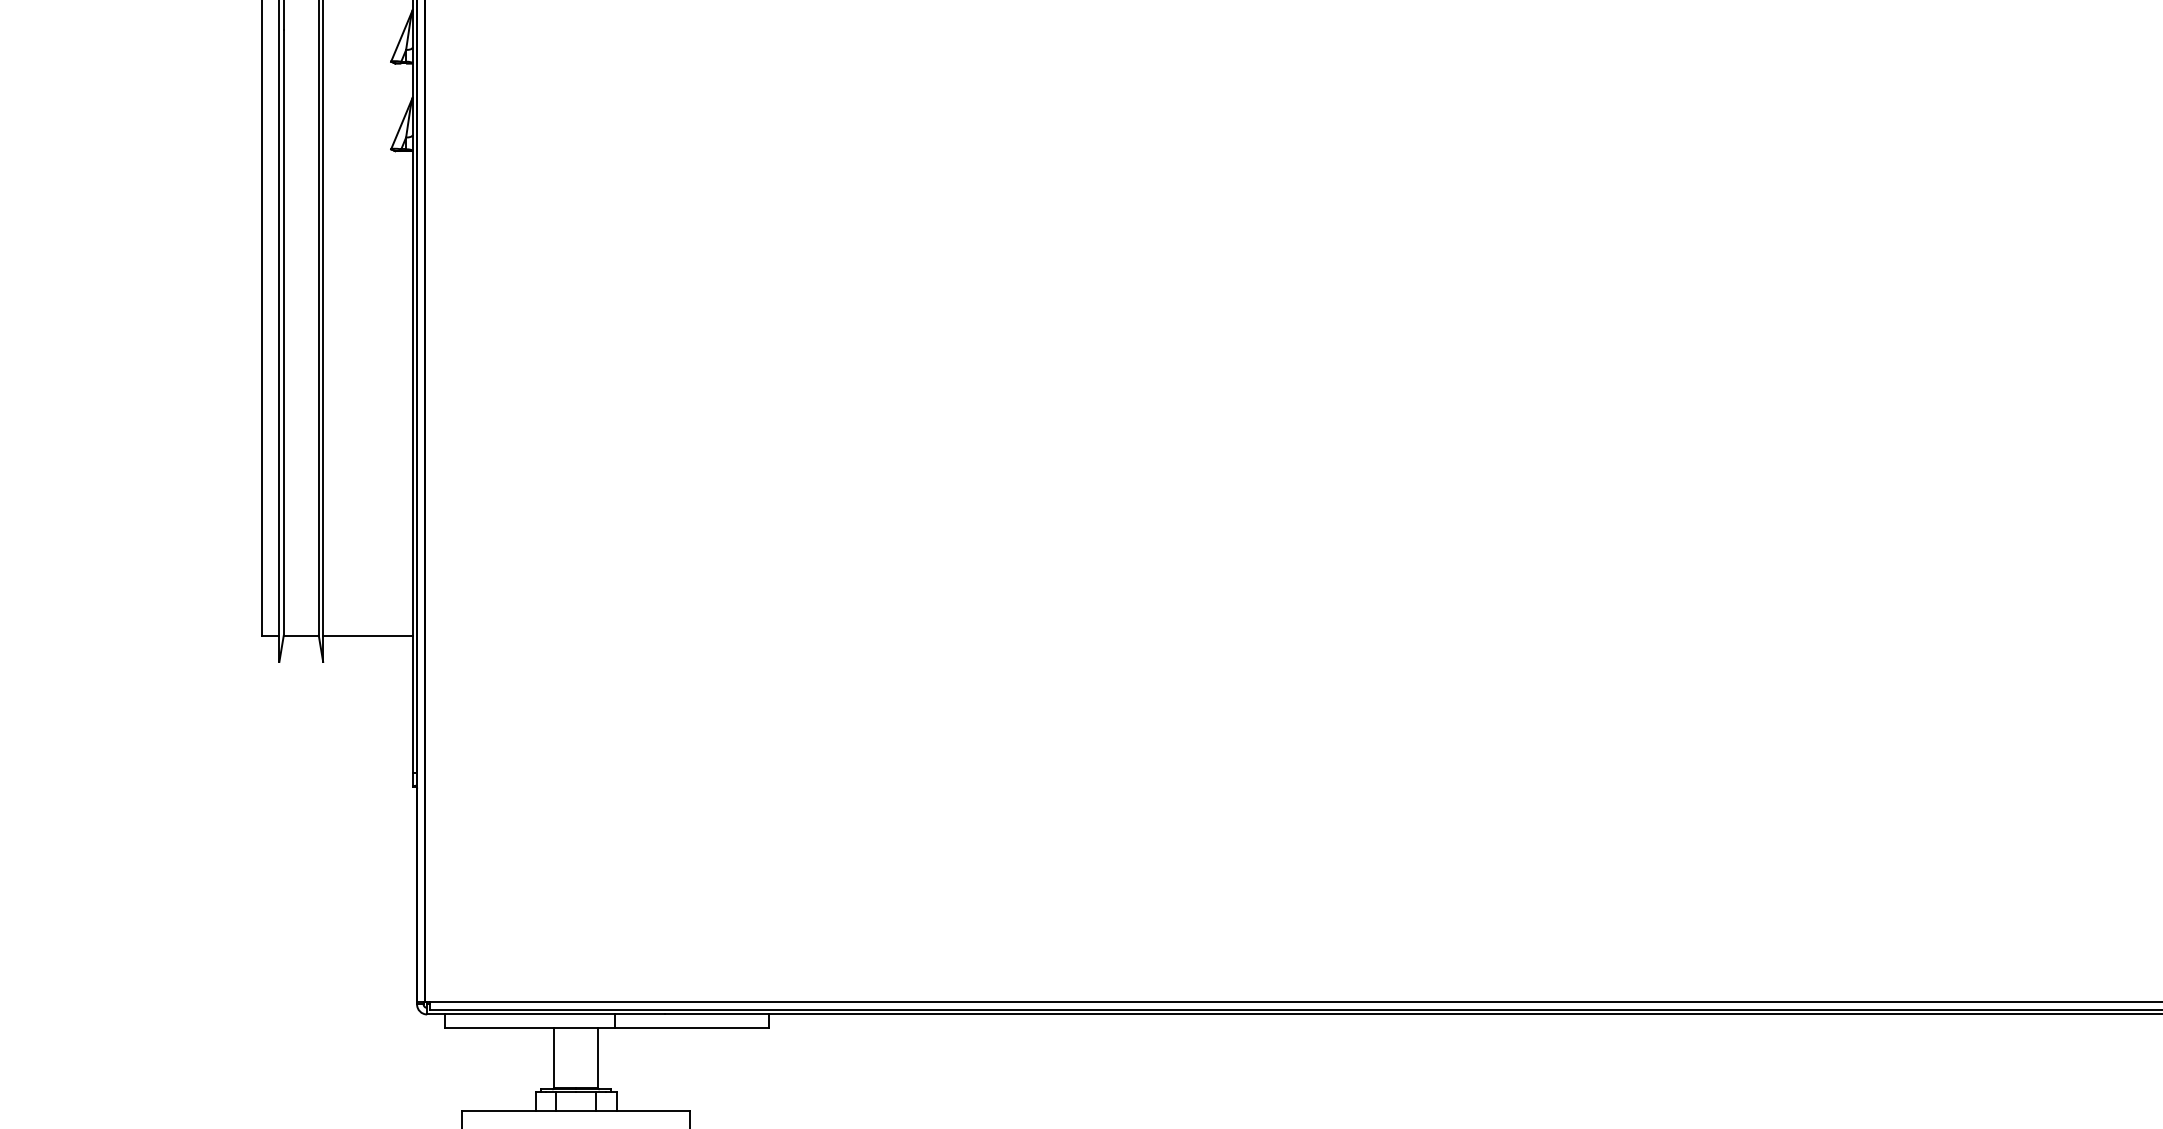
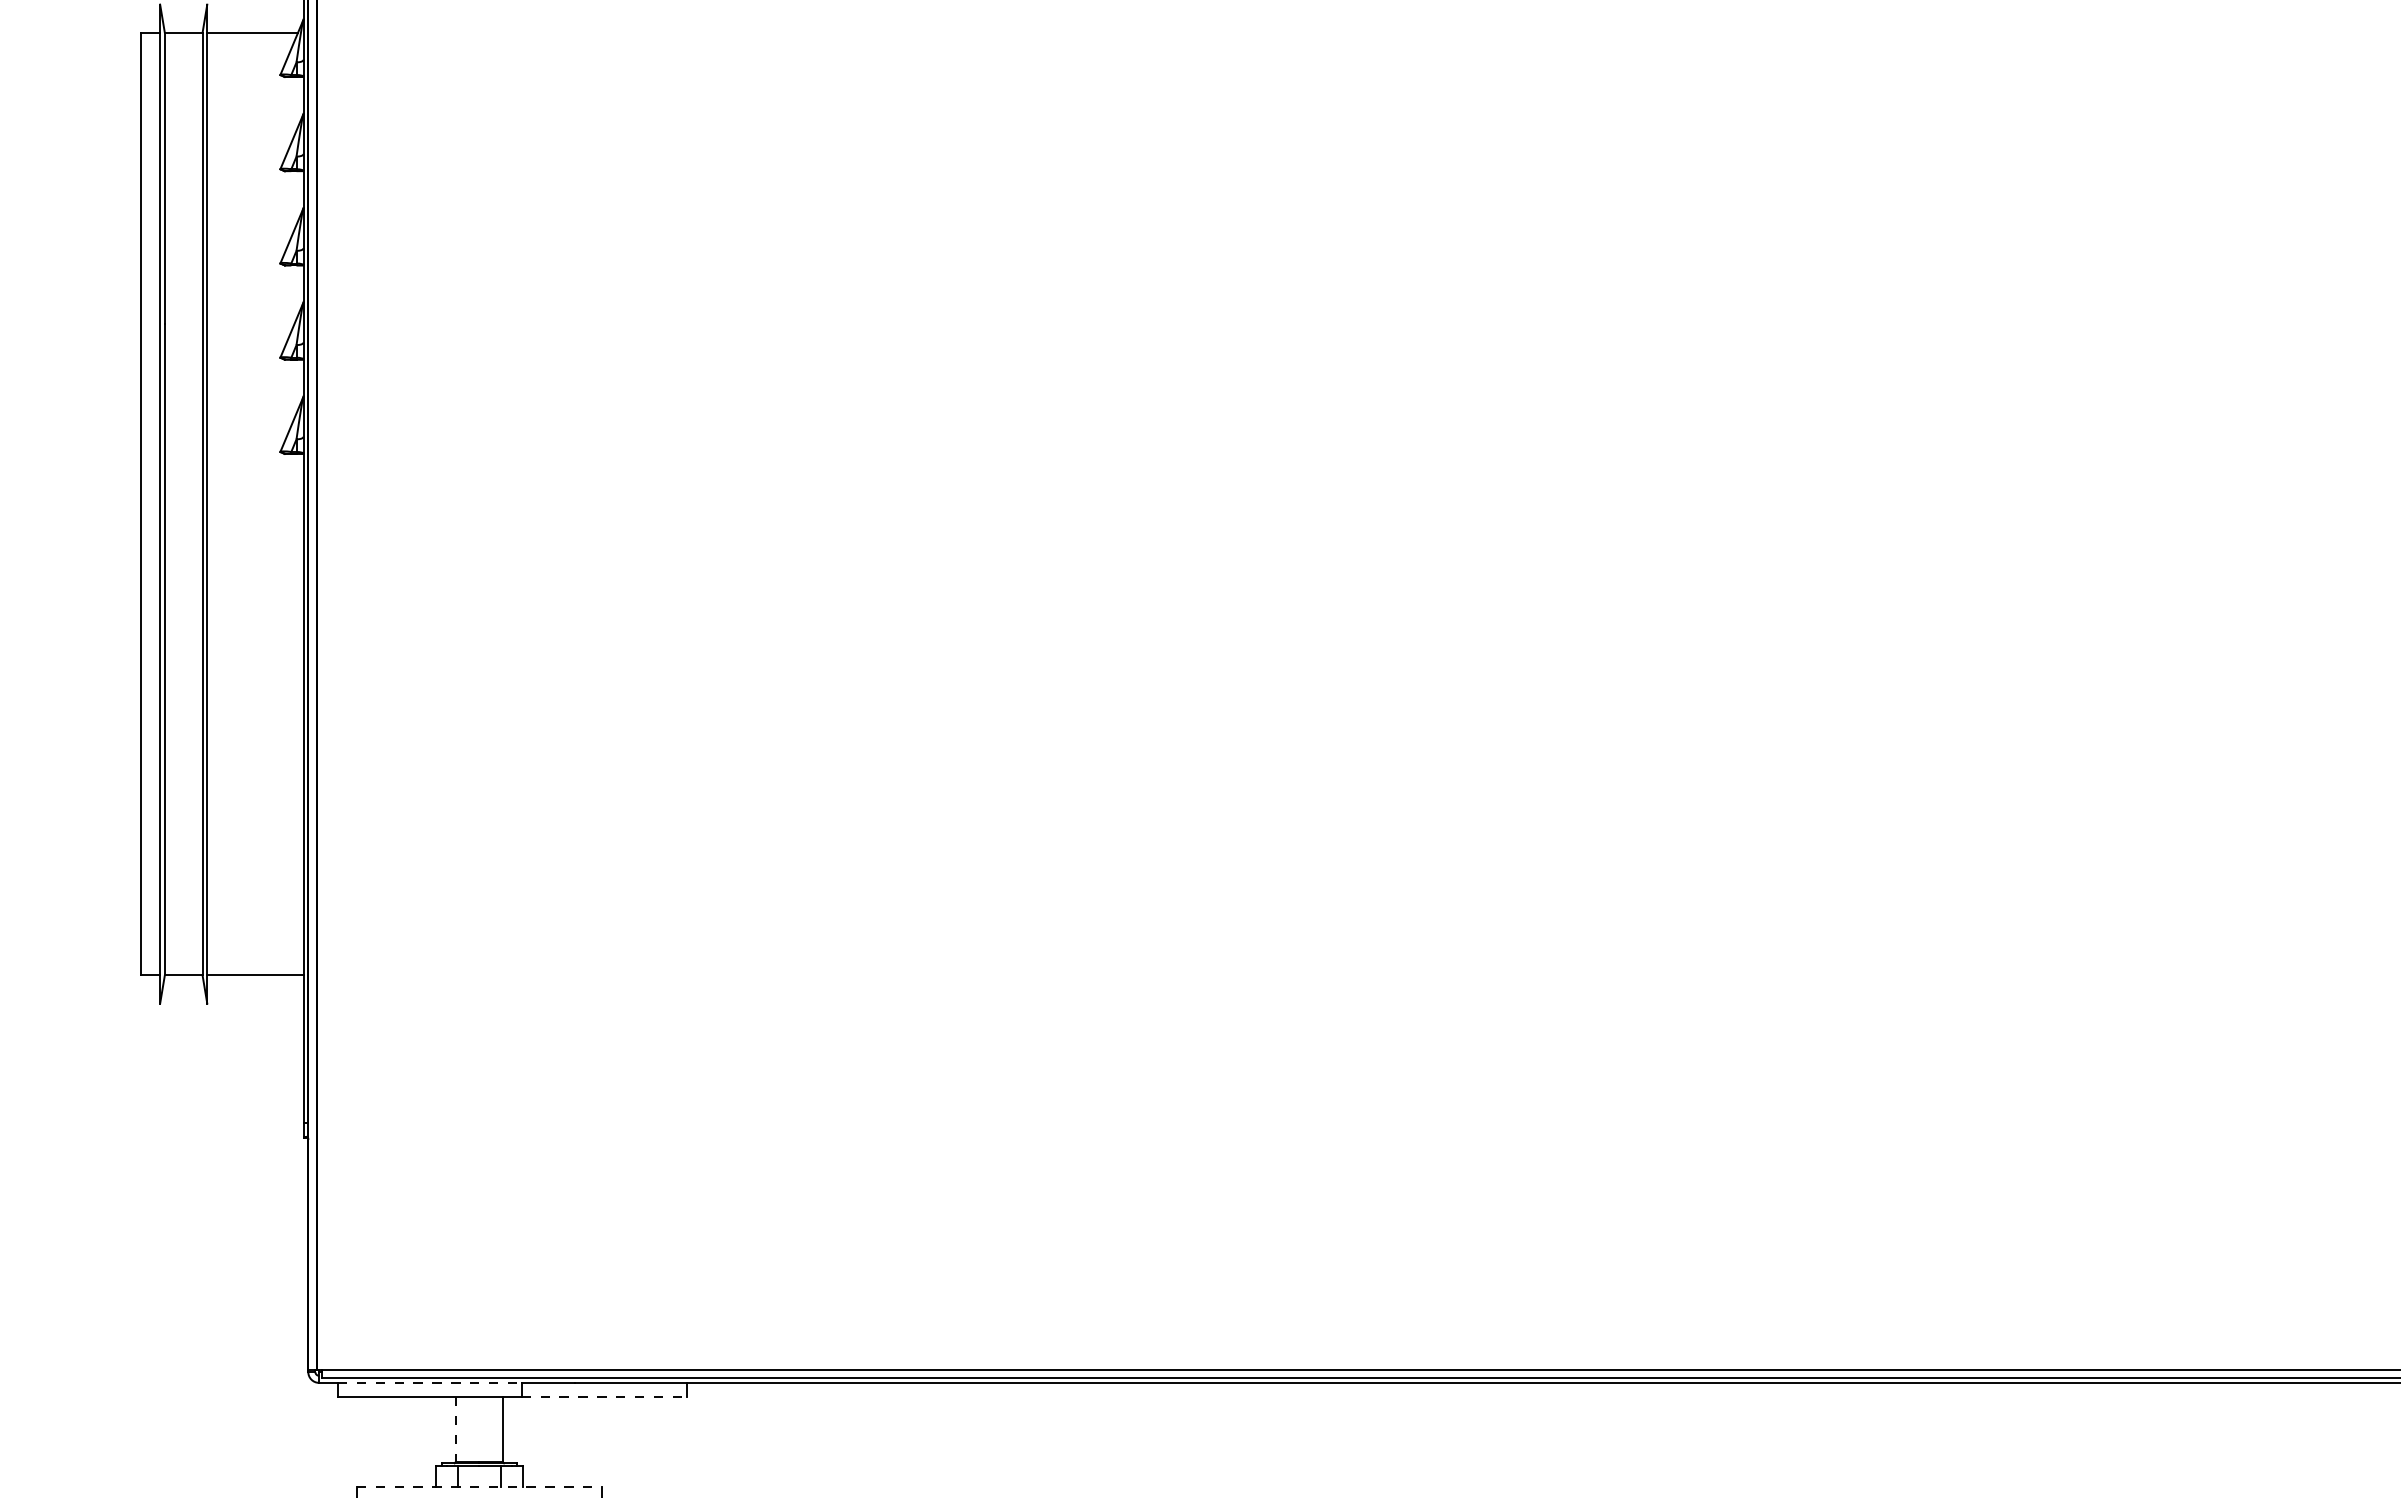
line: (529, 1014) -> (429, 1382), solid -> dashed
line: (692, 1028) -> (604, 1397), solid -> dashed
line: (553, 1057) -> (455, 1429), solid -> dashed
line: (576, 1110) -> (479, 1486), solid -> dashed

